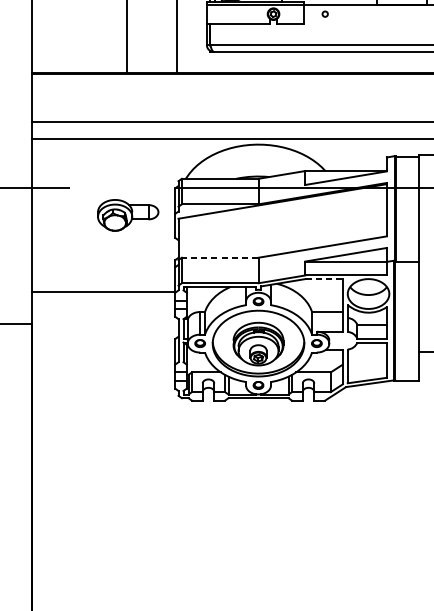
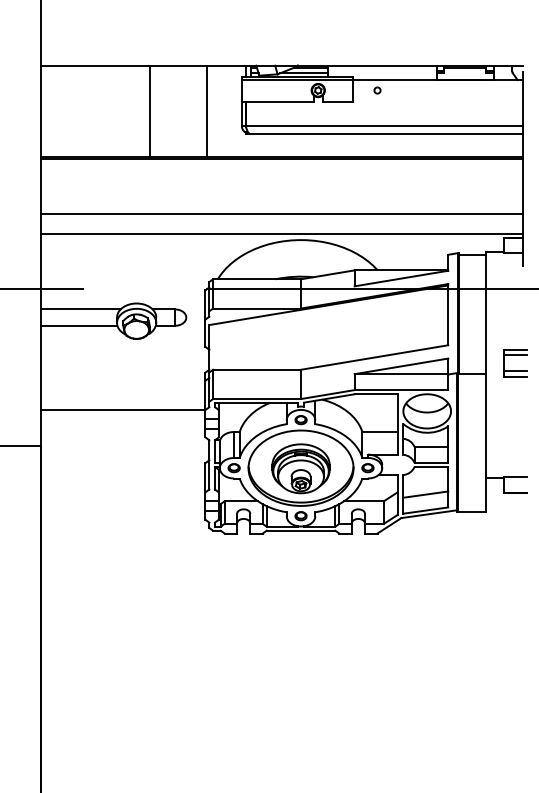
line: (66, 205) -> (80, 309), added
line: (65, 219) -> (79, 325), added
line: (220, 257) -> (257, 369), dashed -> solid
line: (324, 279) -> (376, 394), dashed -> solid
line: (367, 366) -> (425, 494), added

